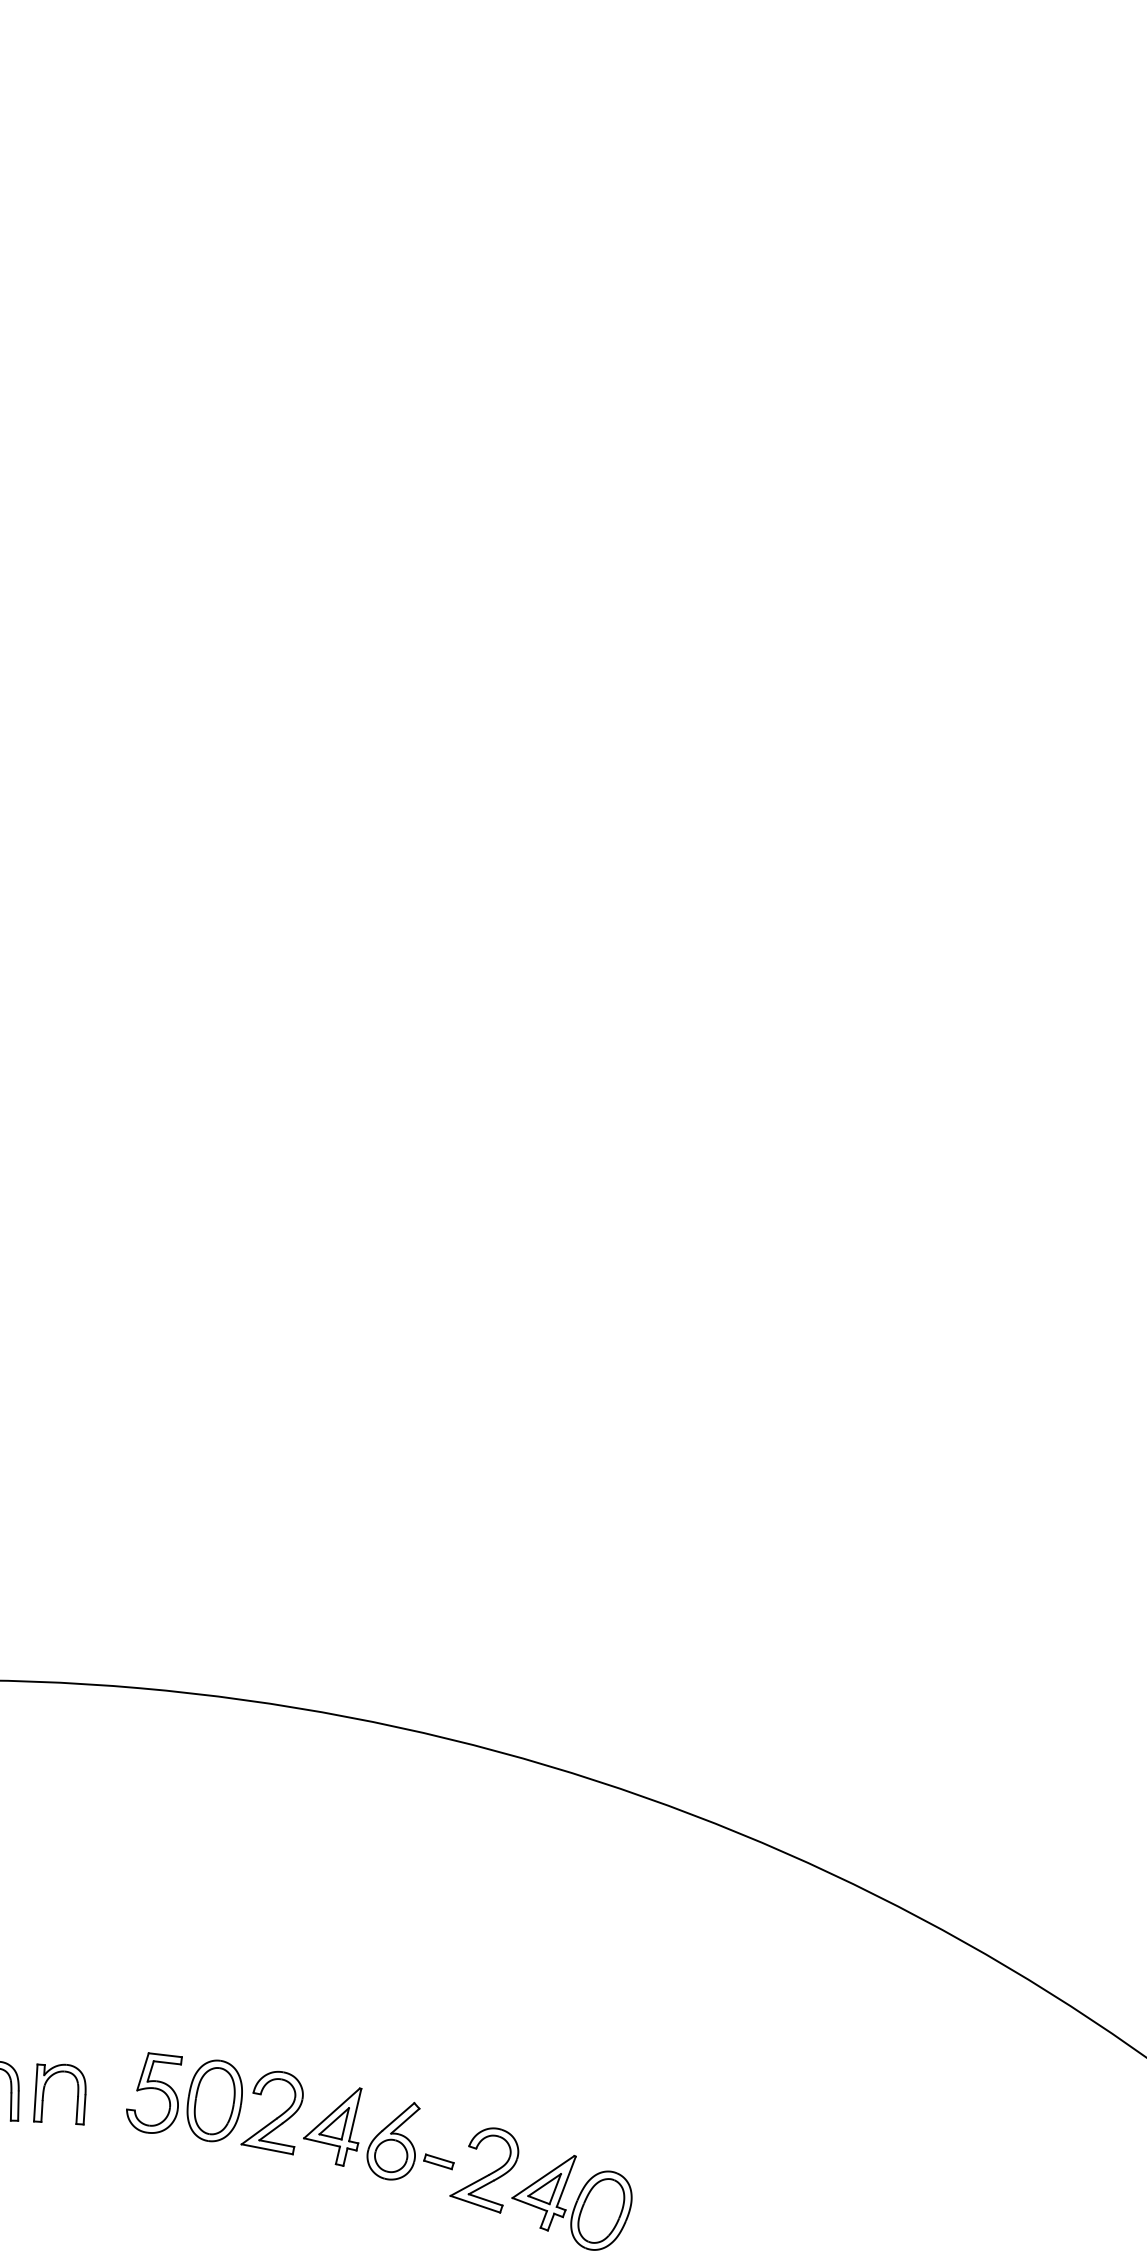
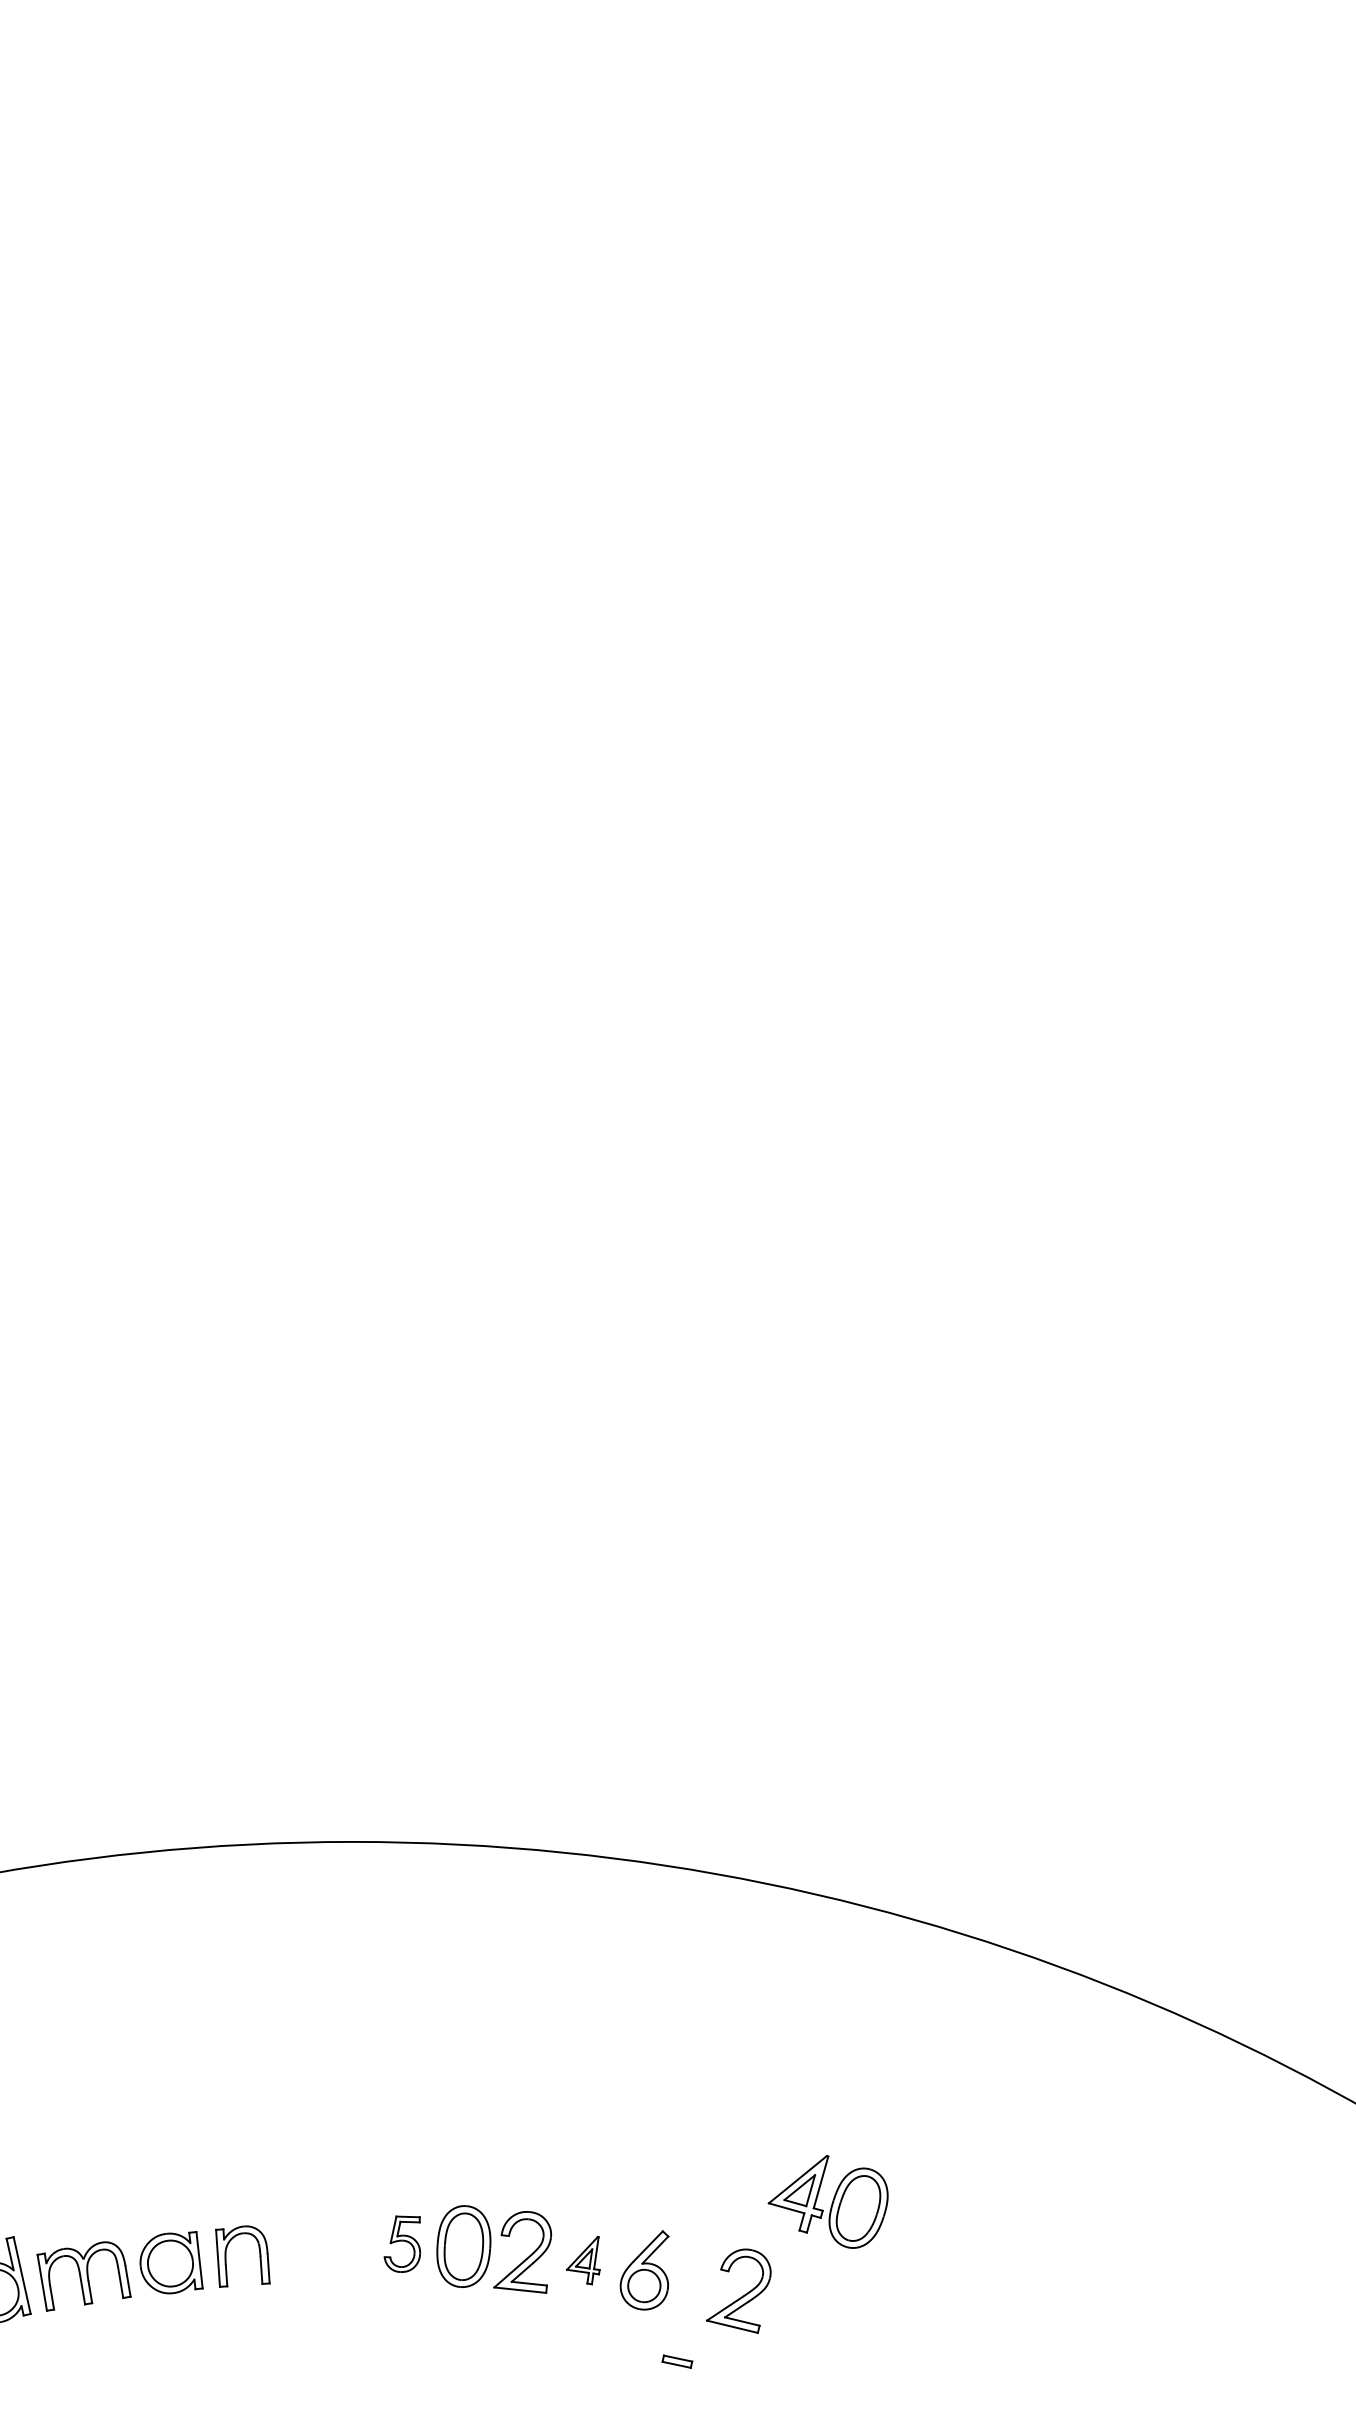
part: (44, 2092) -> (293, 2252), removed
part: (153, 2092) -> (402, 2243), size x0.7
part: (332, 2125) -> (583, 2260), size x0.6
part: (439, 2161) -> (677, 2361), moved
part: (571, 2201) -> (827, 2201), moved

